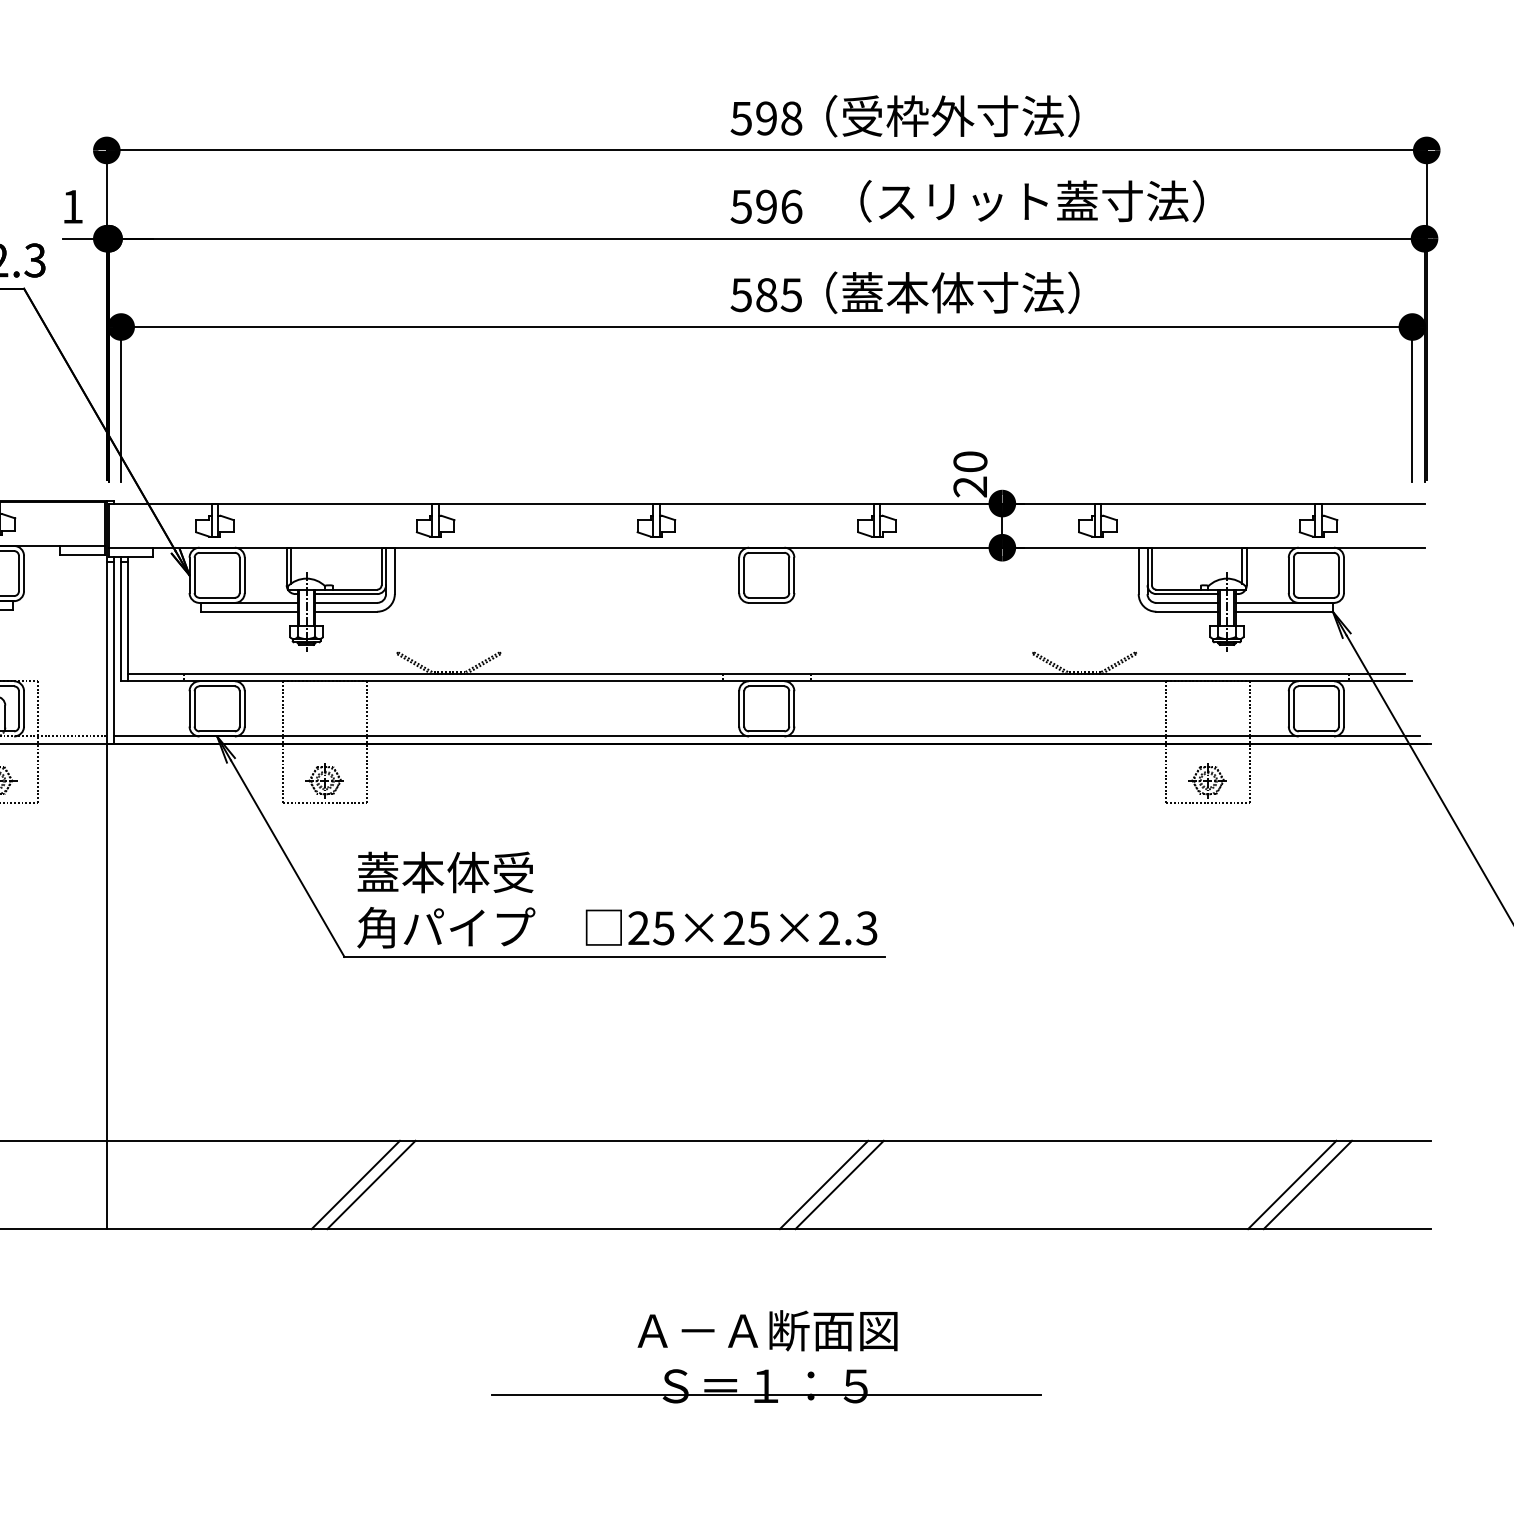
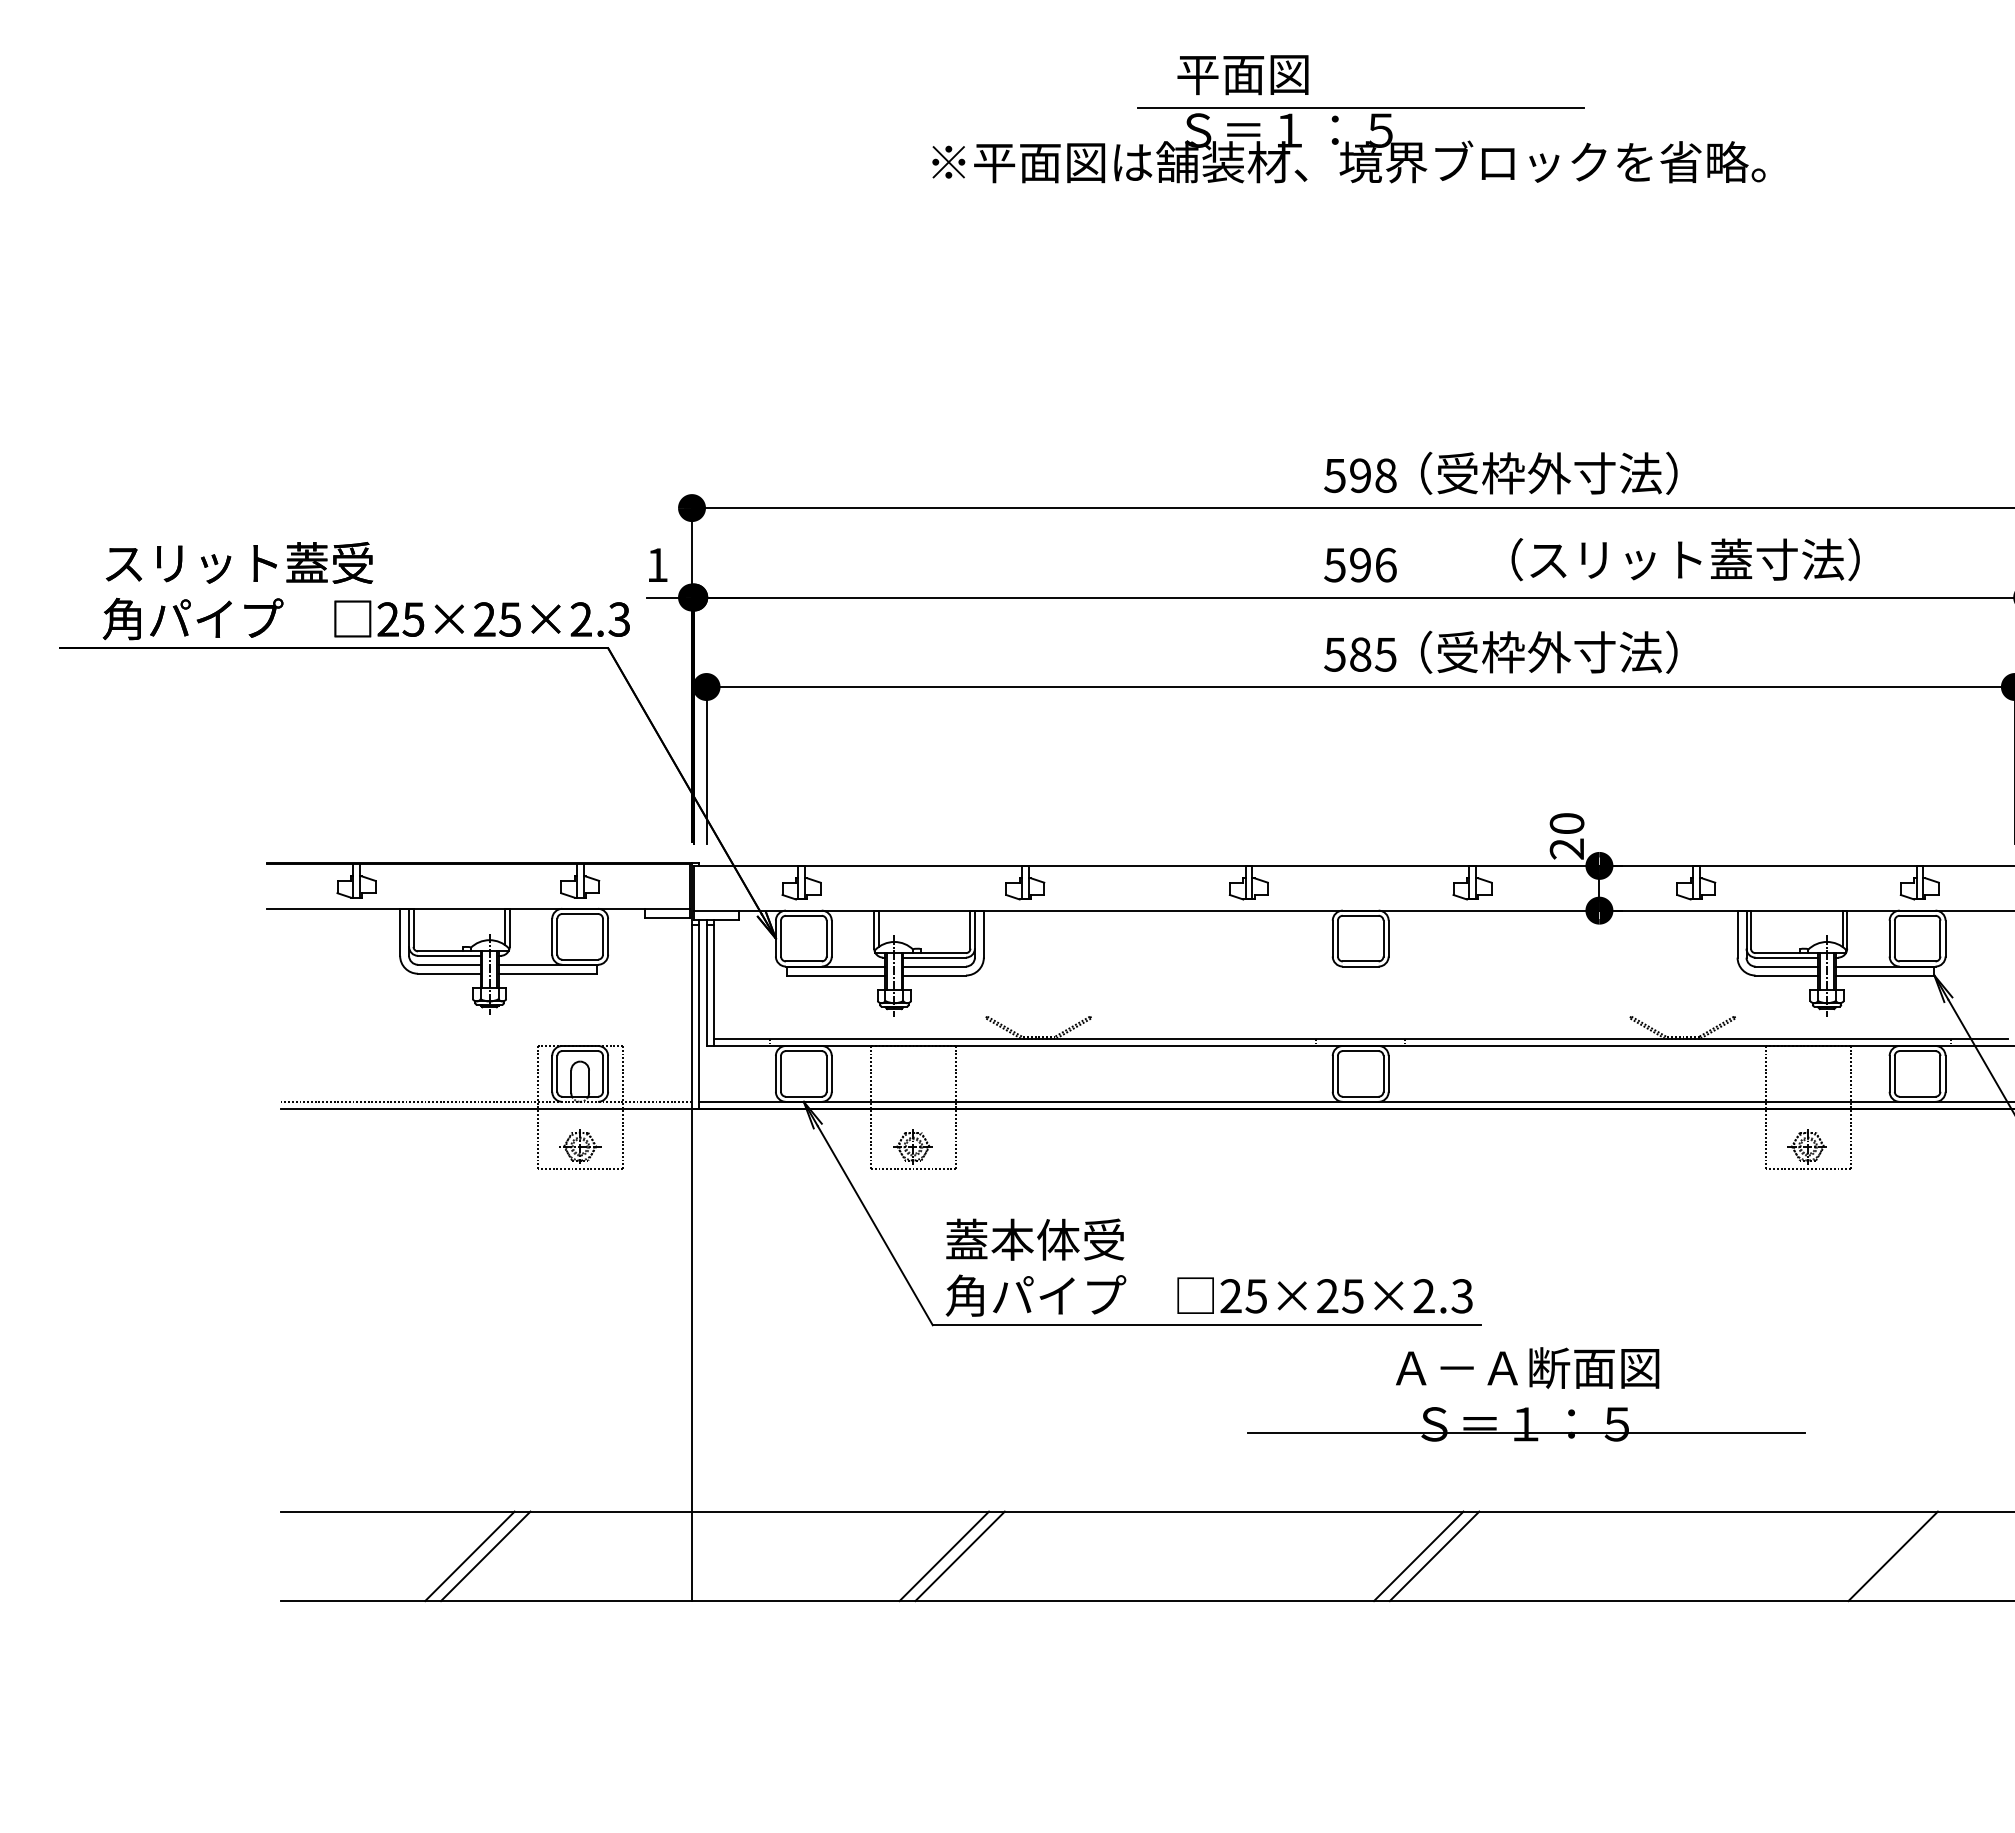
text: (1032, 201) -> (1685, 559), moved
text: (908, 292) -> (1504, 652), （蓋本体寸法） -> （受枠外寸法）
line: (1307, 1185) -> (1908, 1556), removed
part: (769, 1349) -> (1529, 1387), moved

